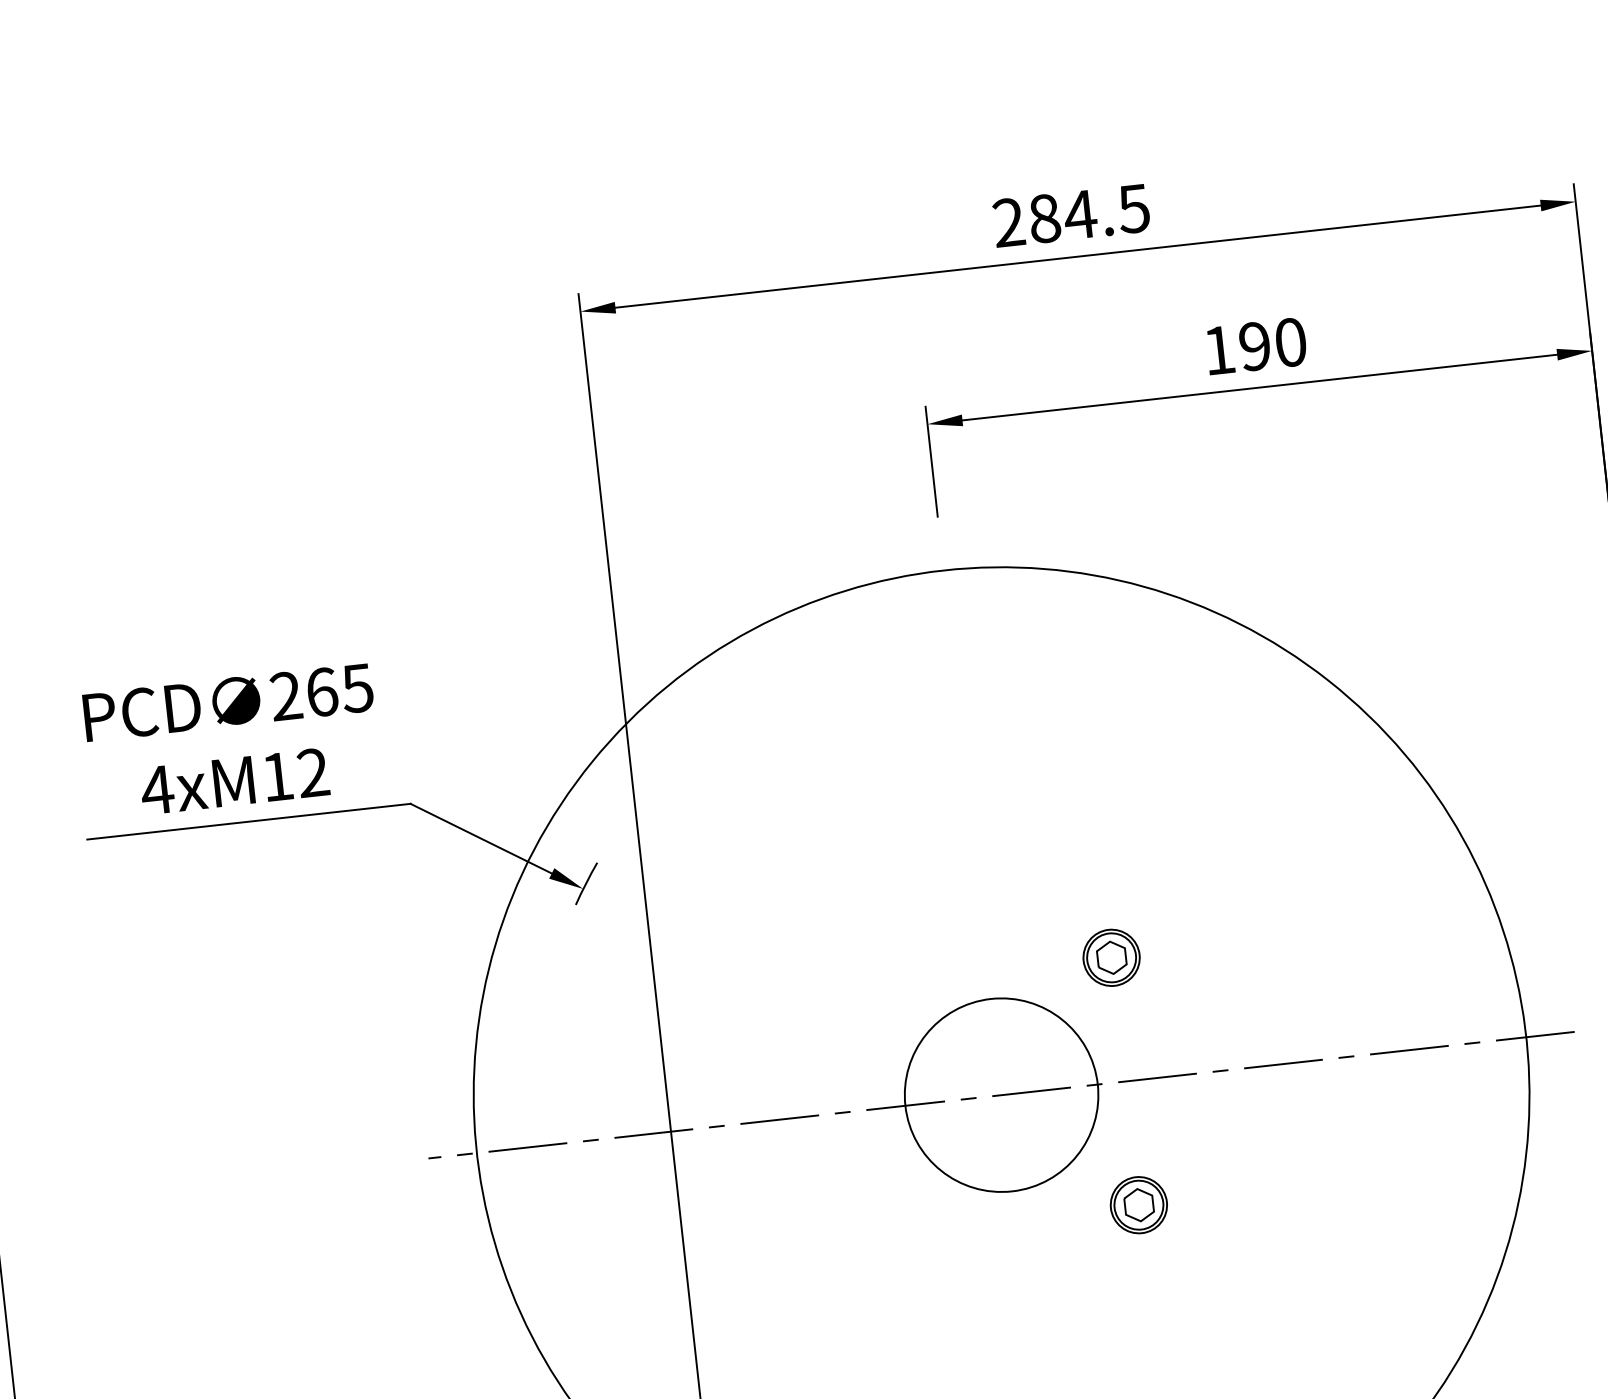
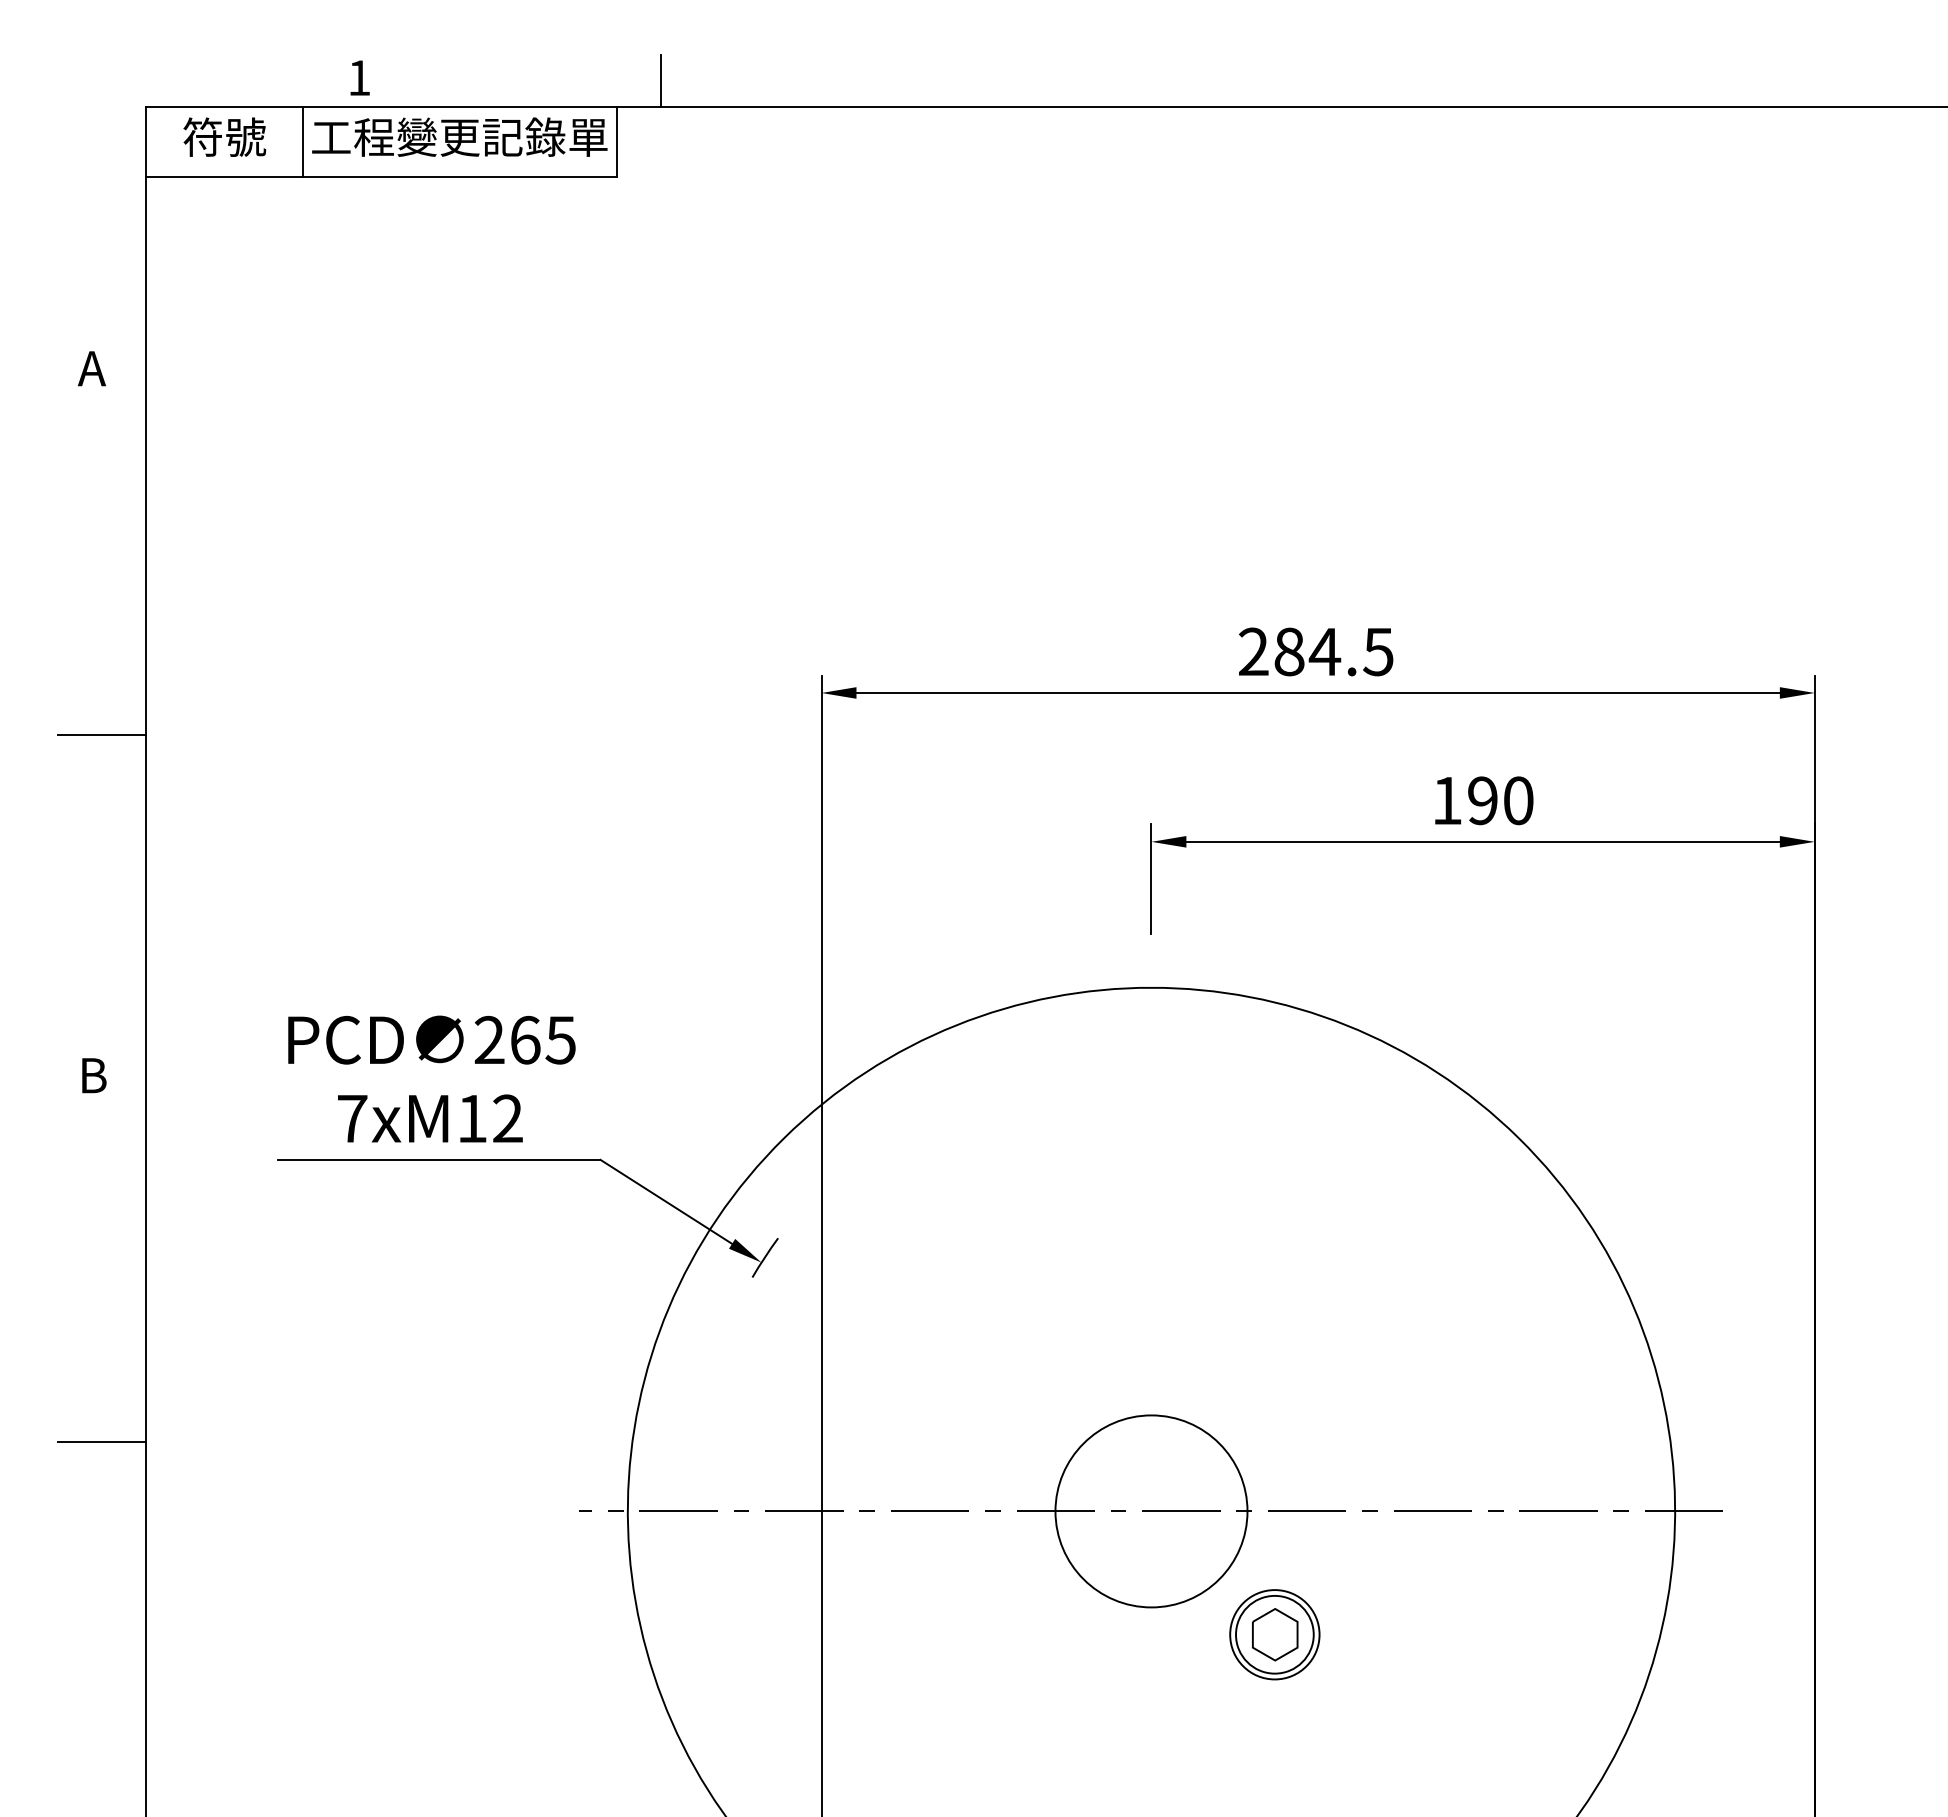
text: (157, 789) -> (352, 1118), 4xM12 -> 7xM12
part: (1111, 957) -> (1274, 1387), removed
part: (1138, 1204) -> (1274, 1634), size x1.6

